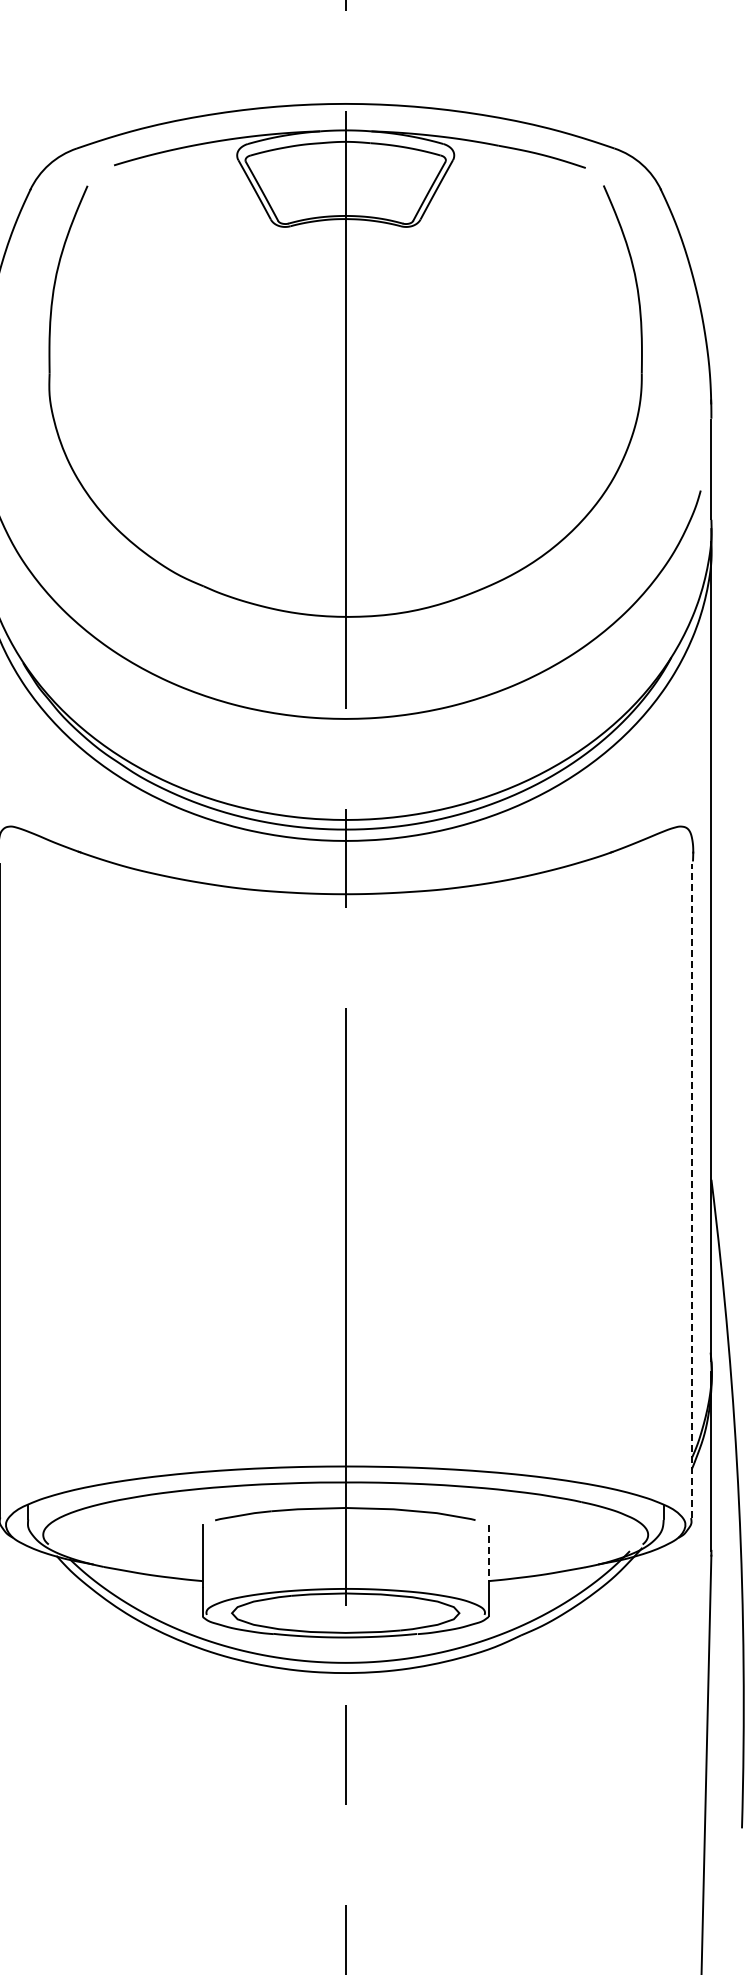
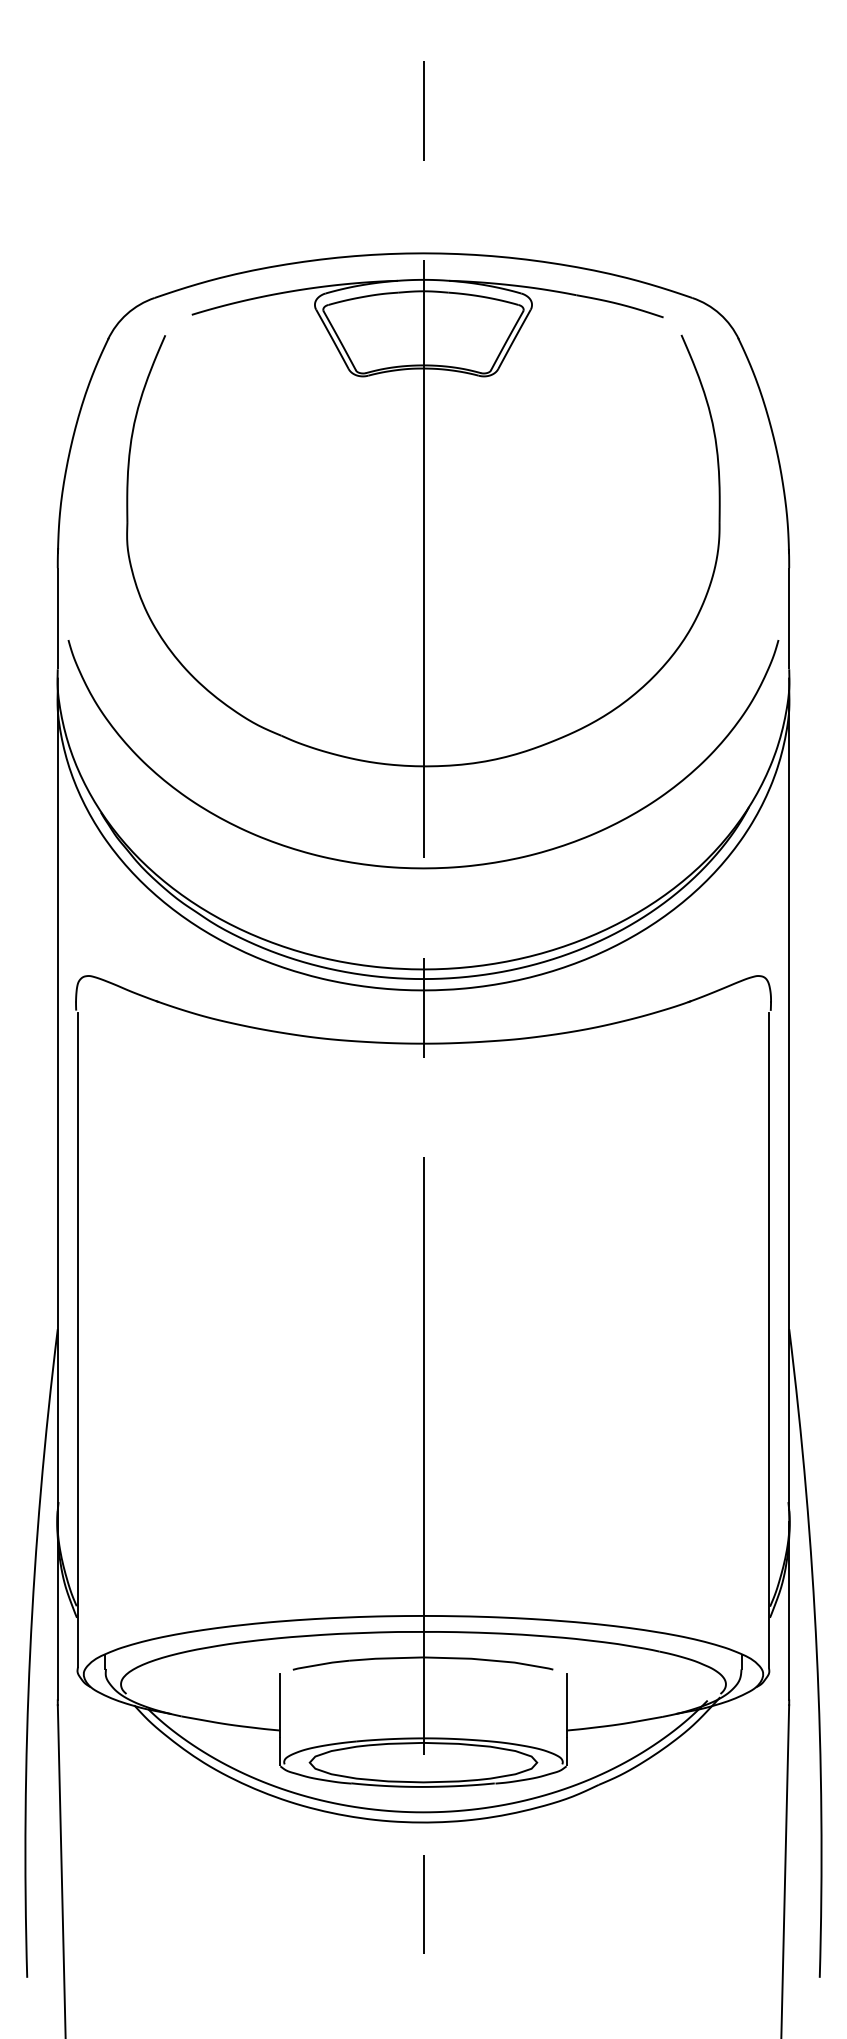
line: (691, 1191) -> (769, 1340), dashed -> solid
line: (488, 1555) -> (566, 1704), dashed -> solid

